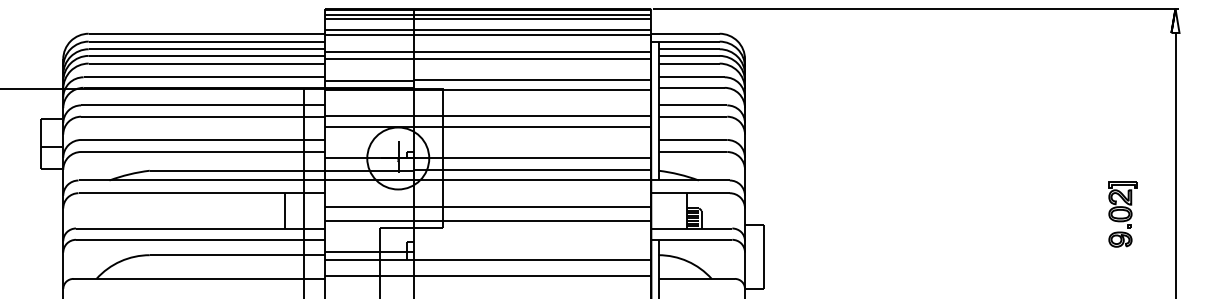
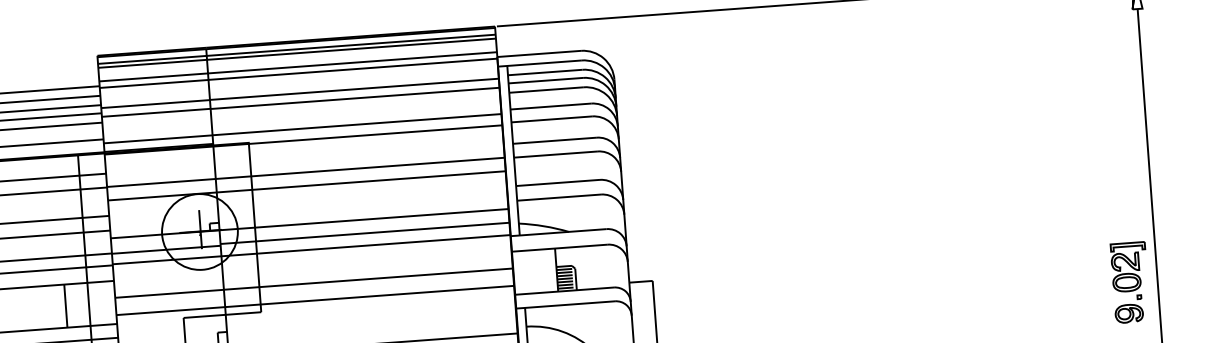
part: (1122, 214) -> (1129, 282), moved

